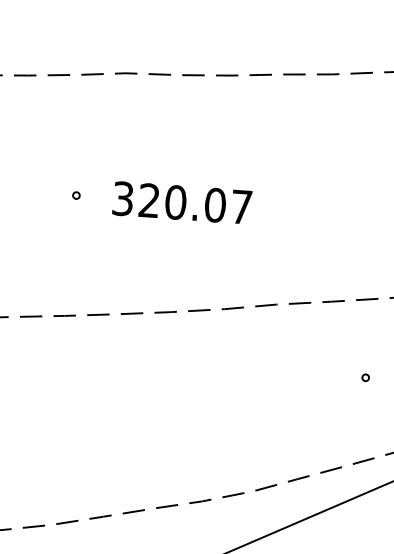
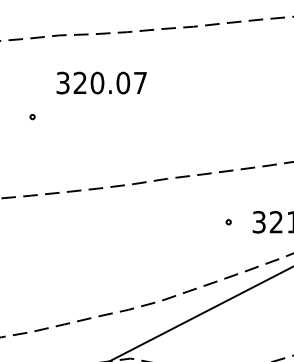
text: (182, 202) -> (101, 82), moved

